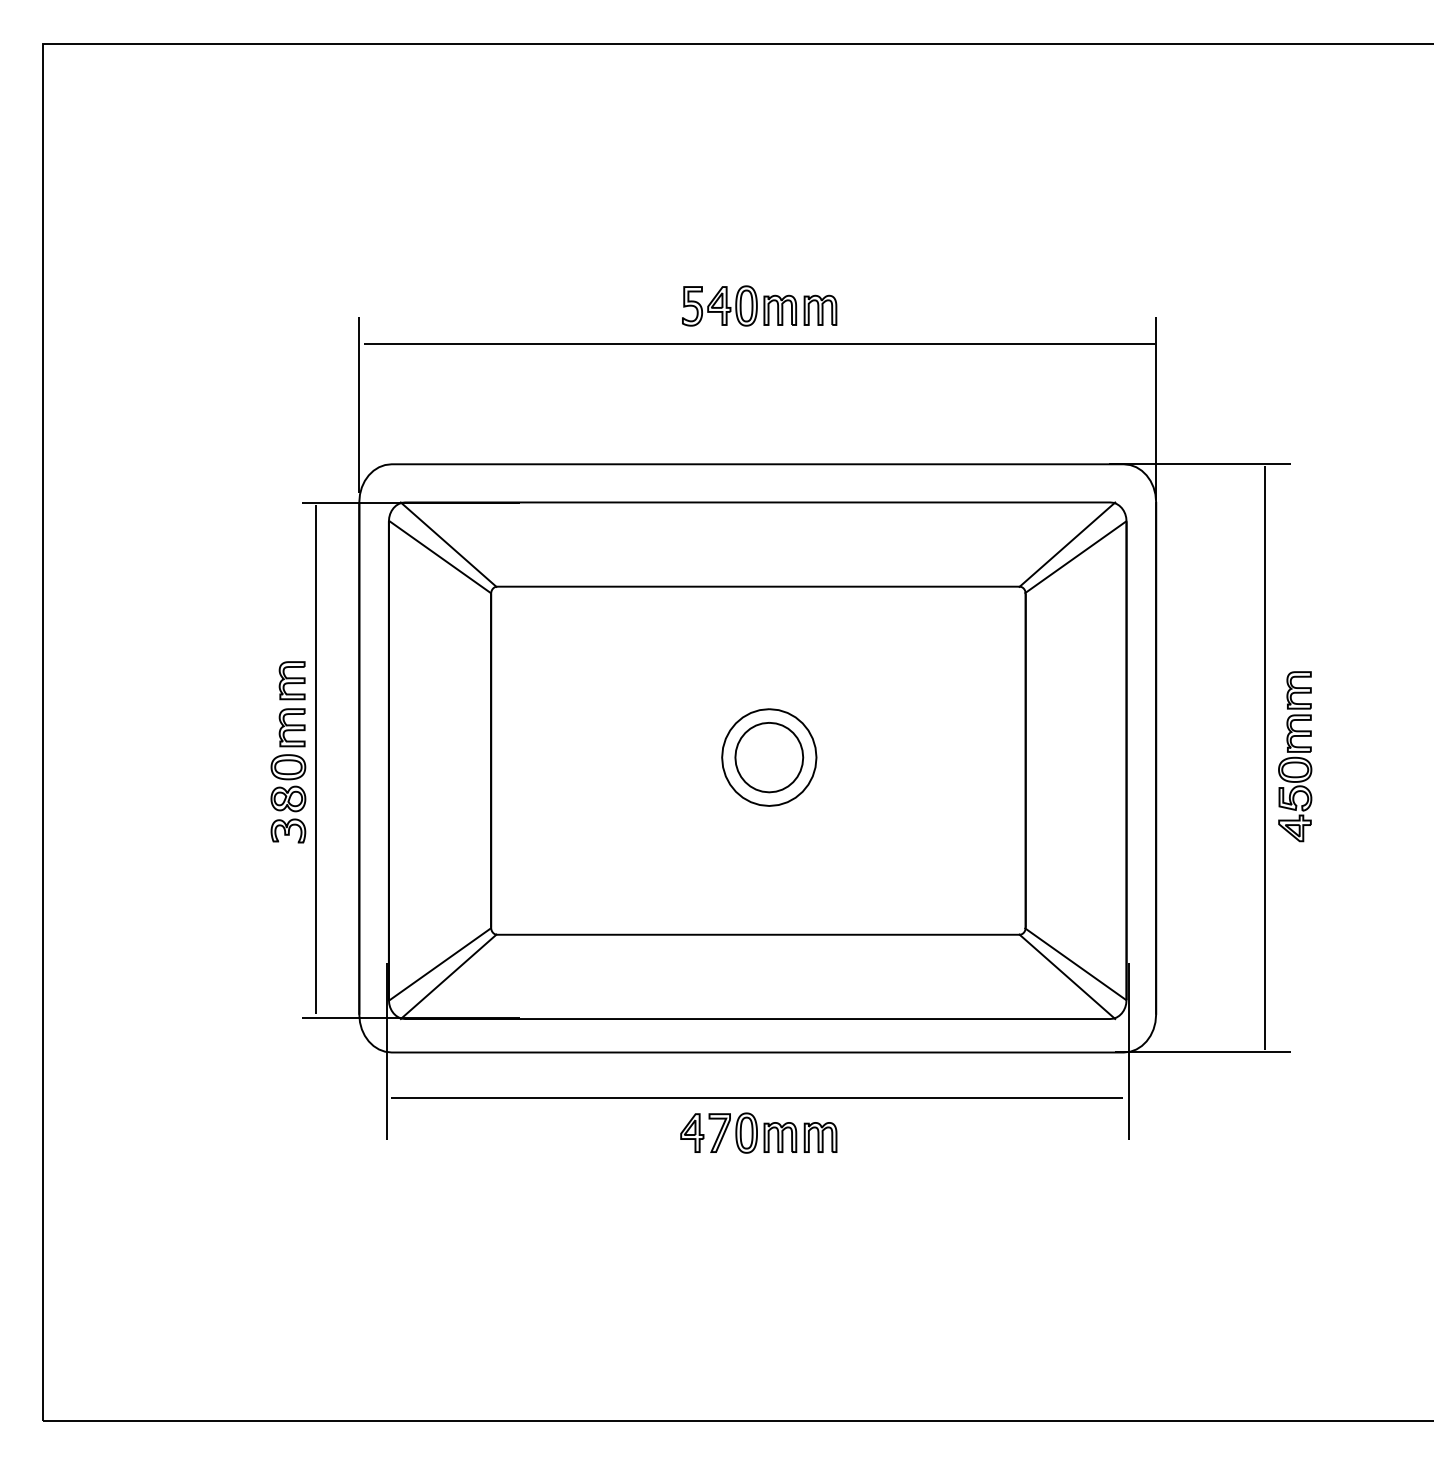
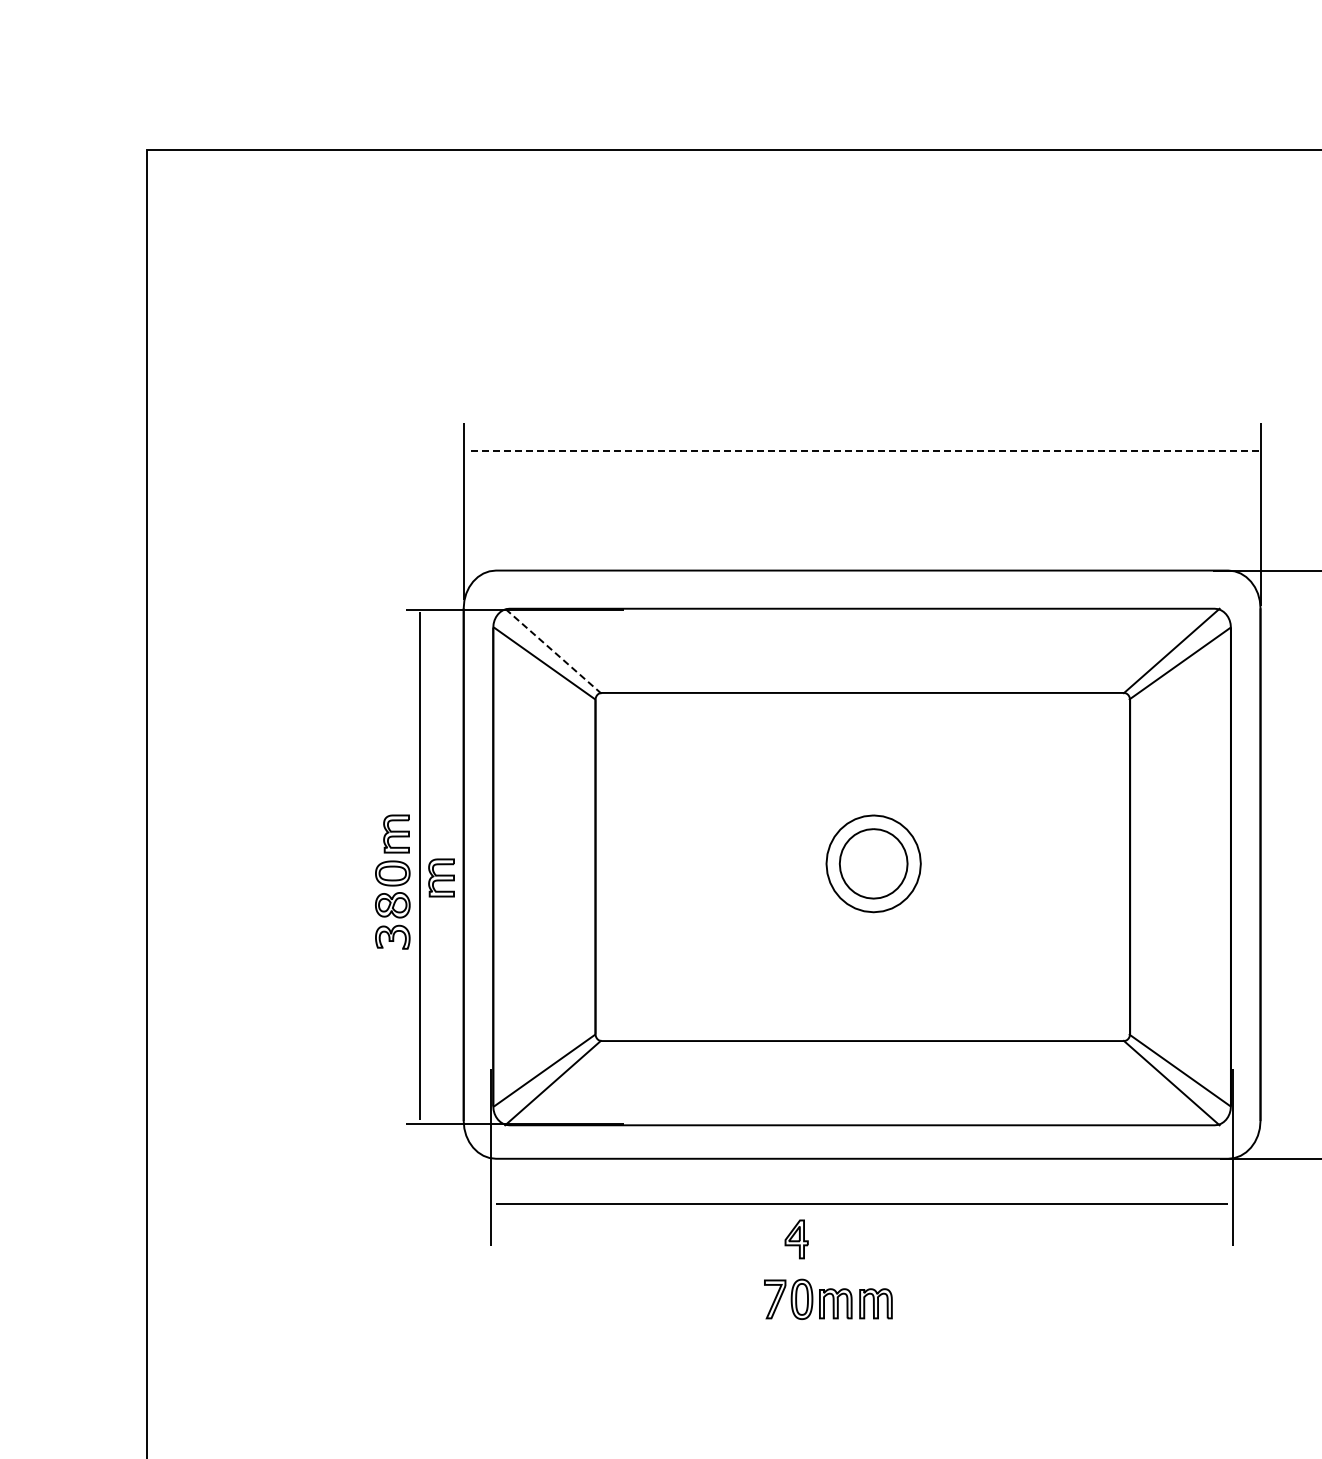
part: (759, 305) -> (863, 411), removed
line: (758, 344) -> (862, 450), solid -> dashed
line: (448, 544) -> (552, 650), solid -> dashed
part: (291, 680) -> (440, 877), moved
part: (772, 1132) -> (827, 1298), moved

